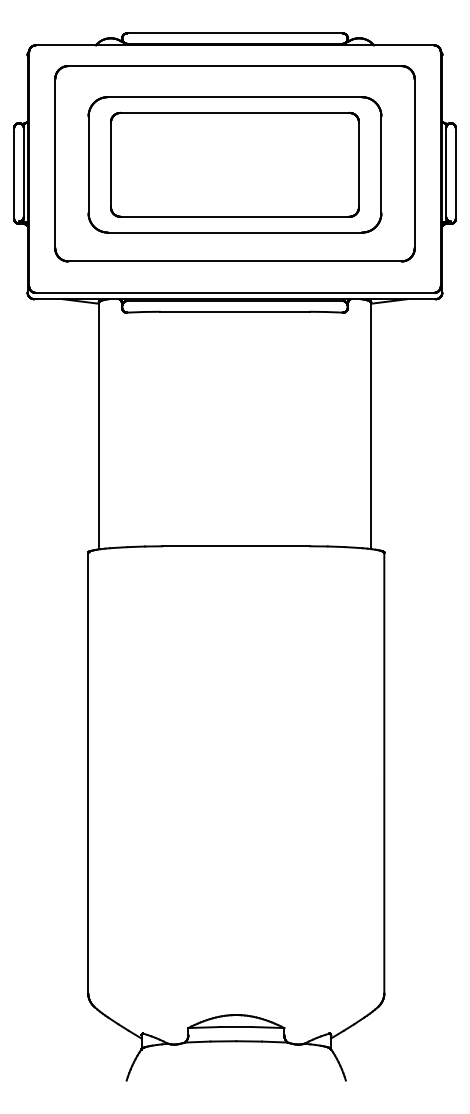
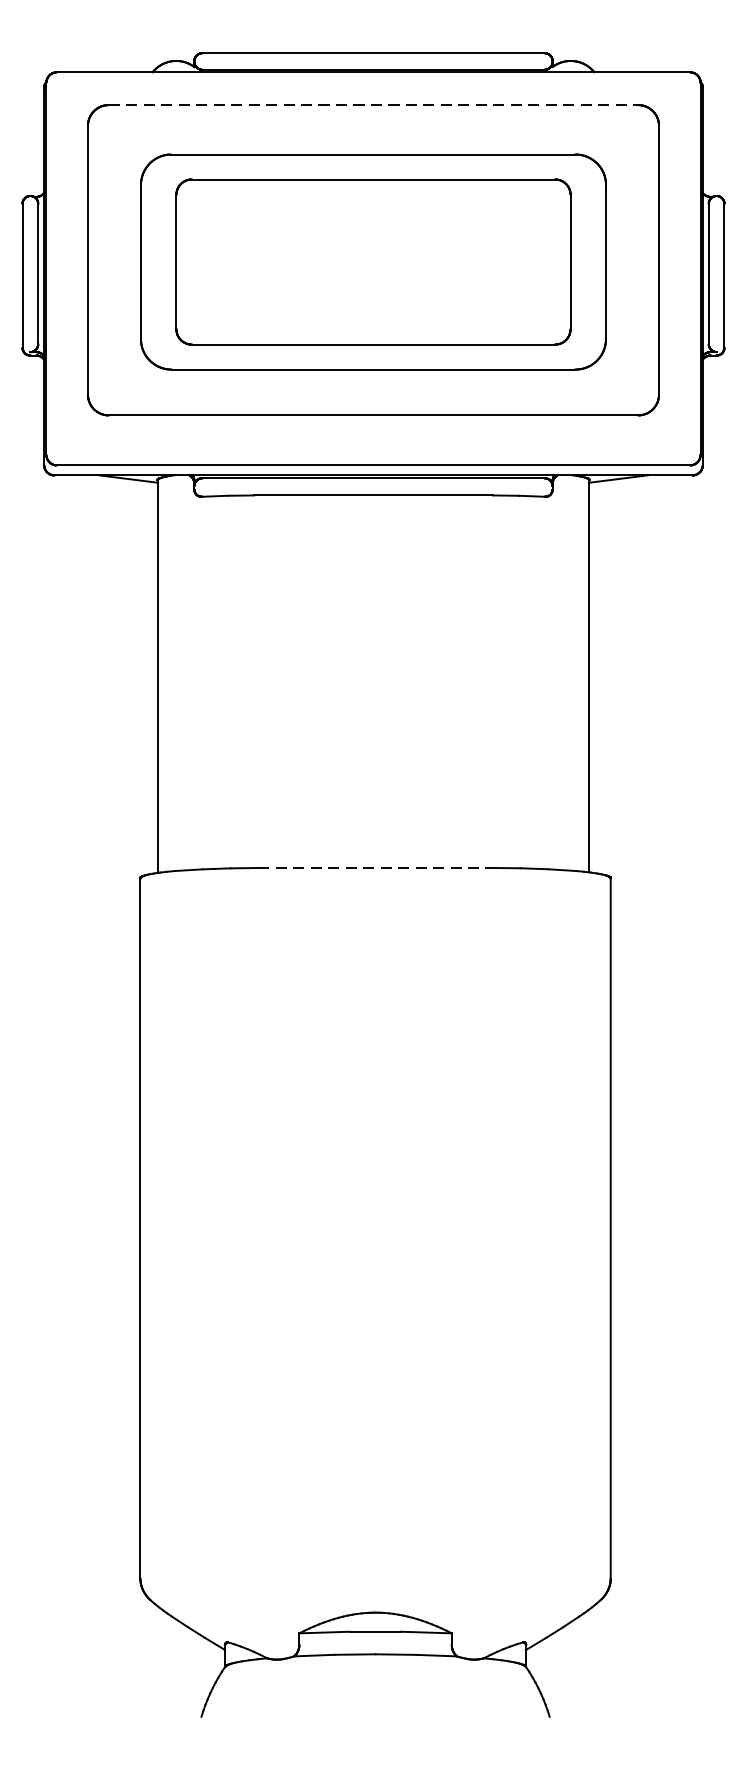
line: (235, 66) -> (374, 105), solid -> dashed
line: (236, 546) -> (375, 868), solid -> dashed

